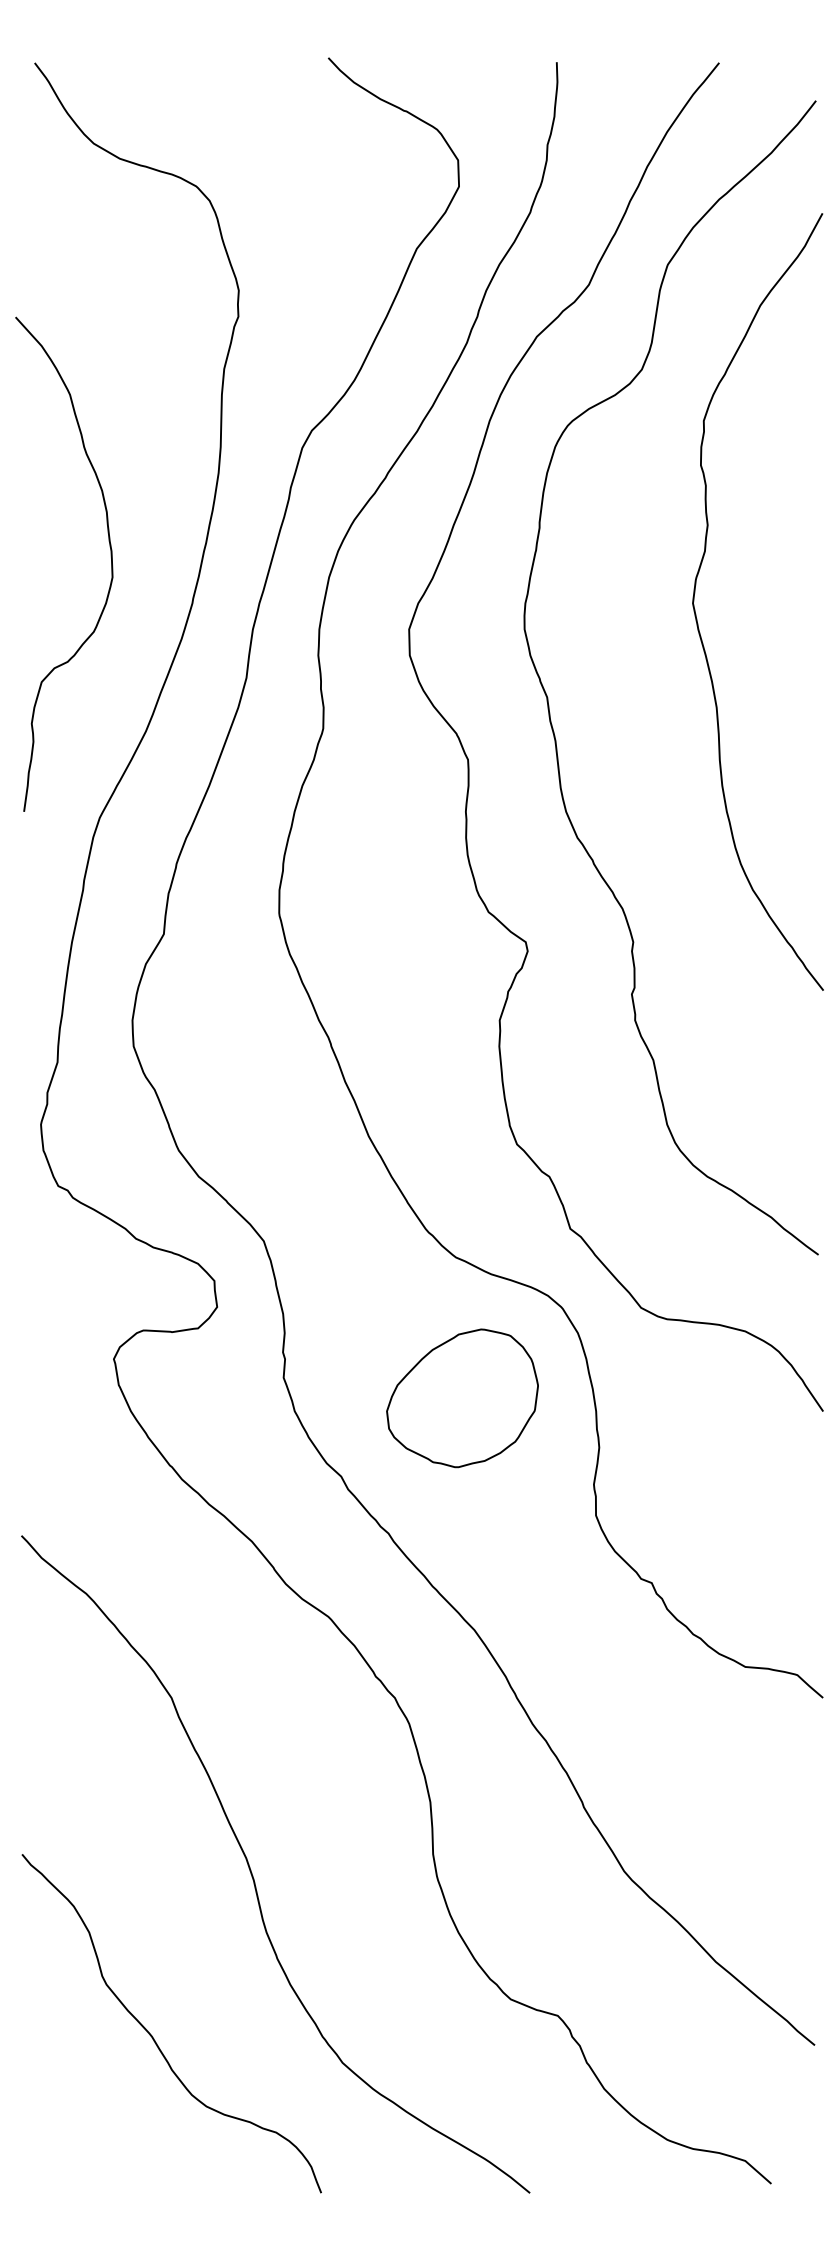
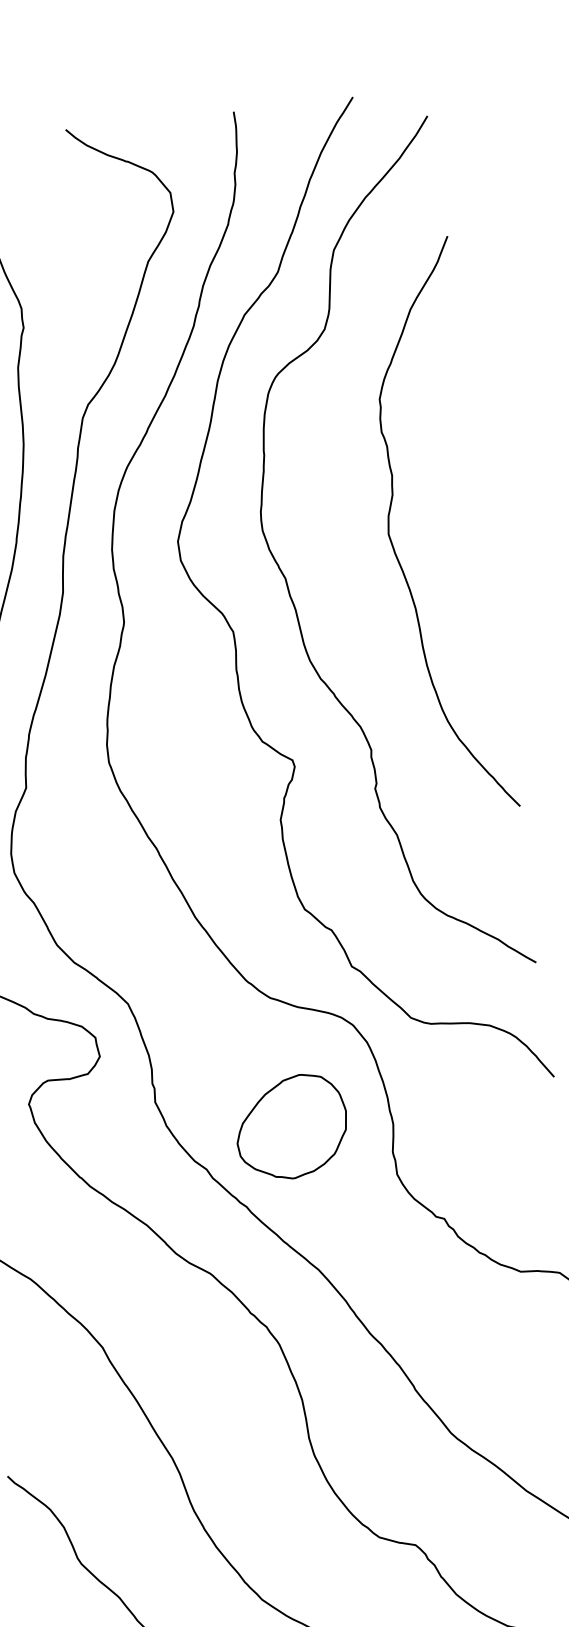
curve: (697, 618) -> (393, 545), moved
part: (462, 1398) -> (291, 1127), moved

